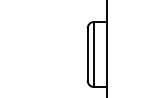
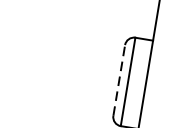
line: (87, 54) -> (119, 80), solid -> dashed

